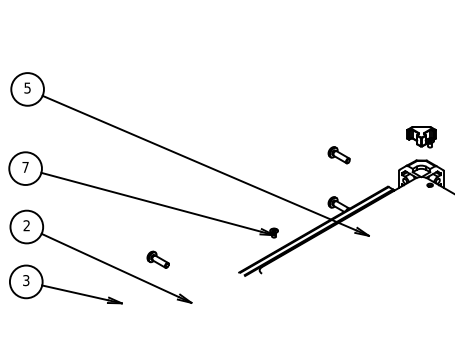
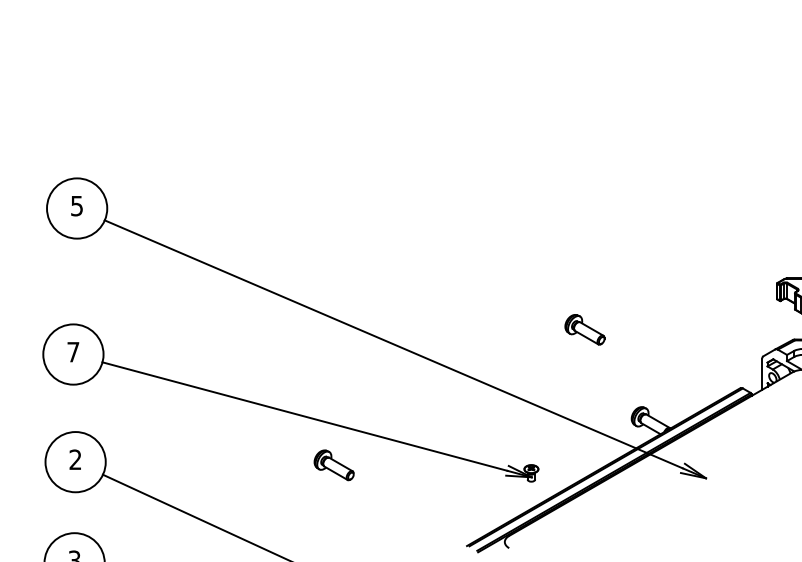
part: (338, 155) -> (583, 330), moved
part: (157, 259) -> (333, 464), moved

